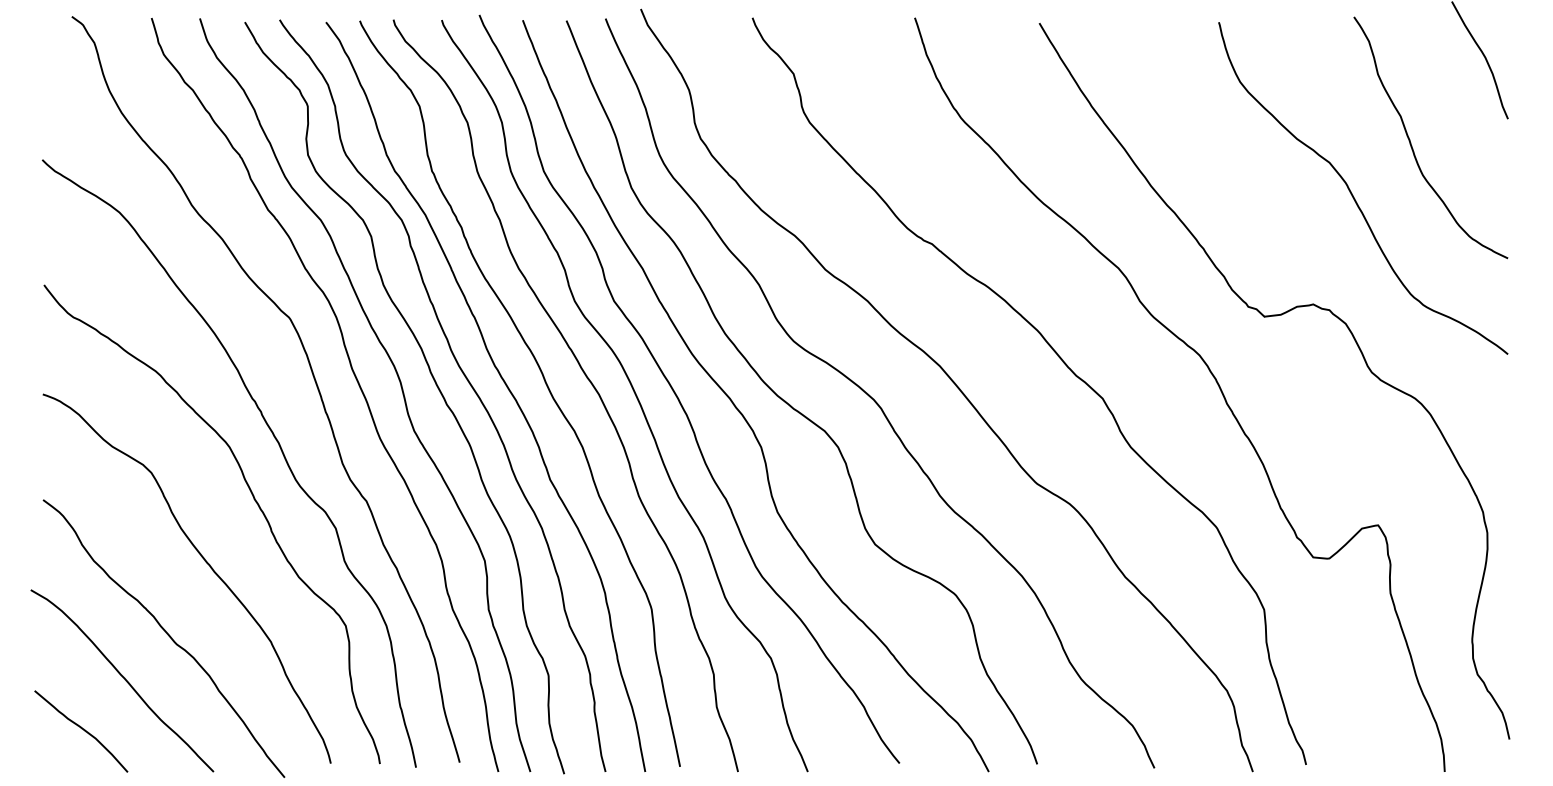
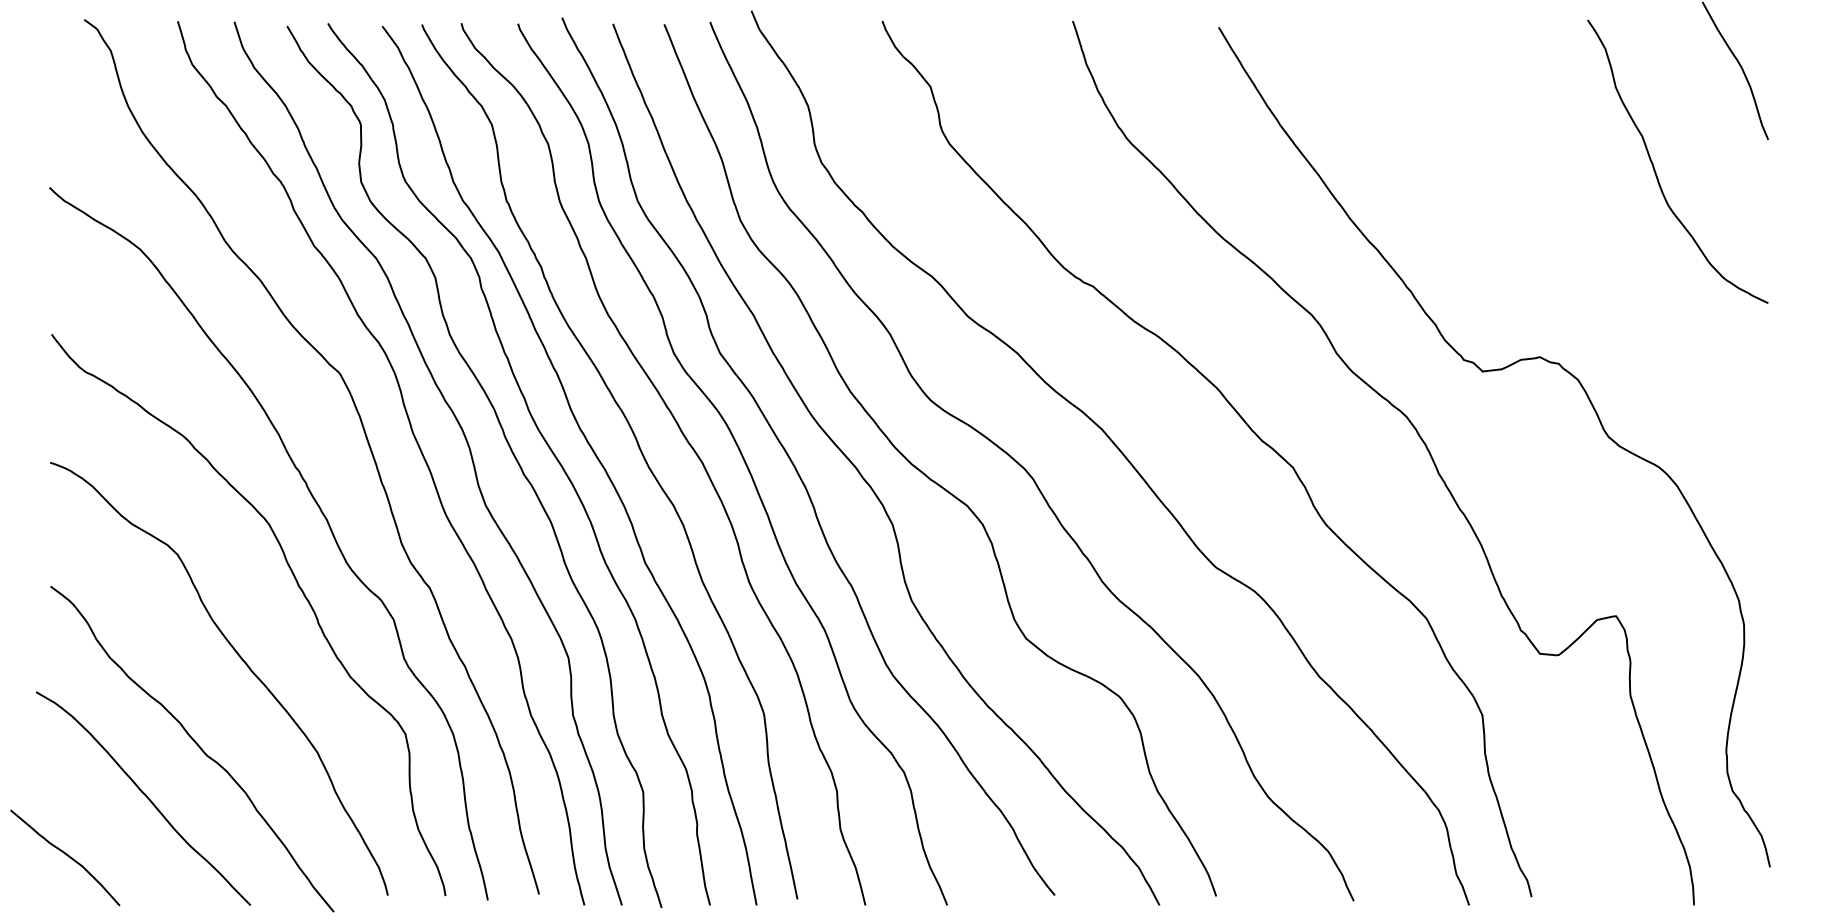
curve: (1352, 194) -> (1586, 228), removed
curve: (82, 729) -> (66, 855), moved

